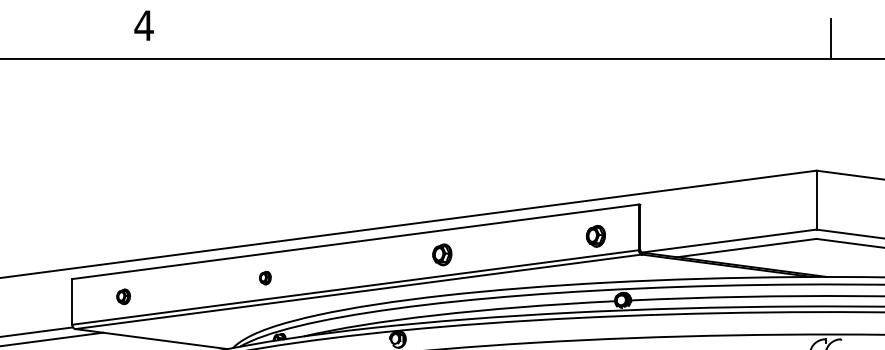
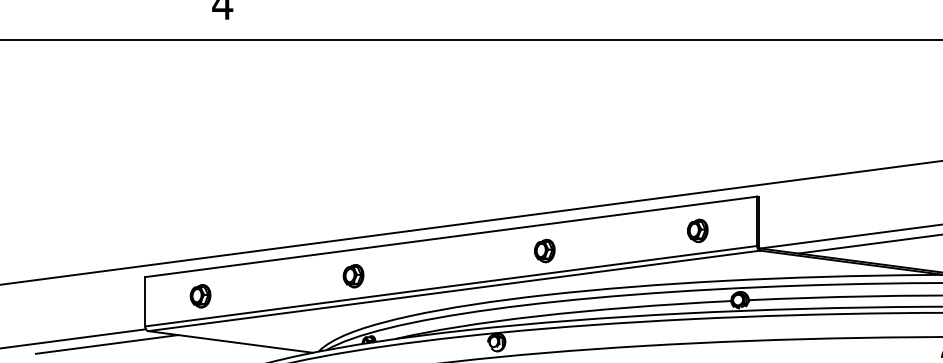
part: (595, 236) -> (697, 231), moved
part: (265, 277) -> (353, 275), size x1.67
part: (123, 296) -> (200, 295), size x1.43

